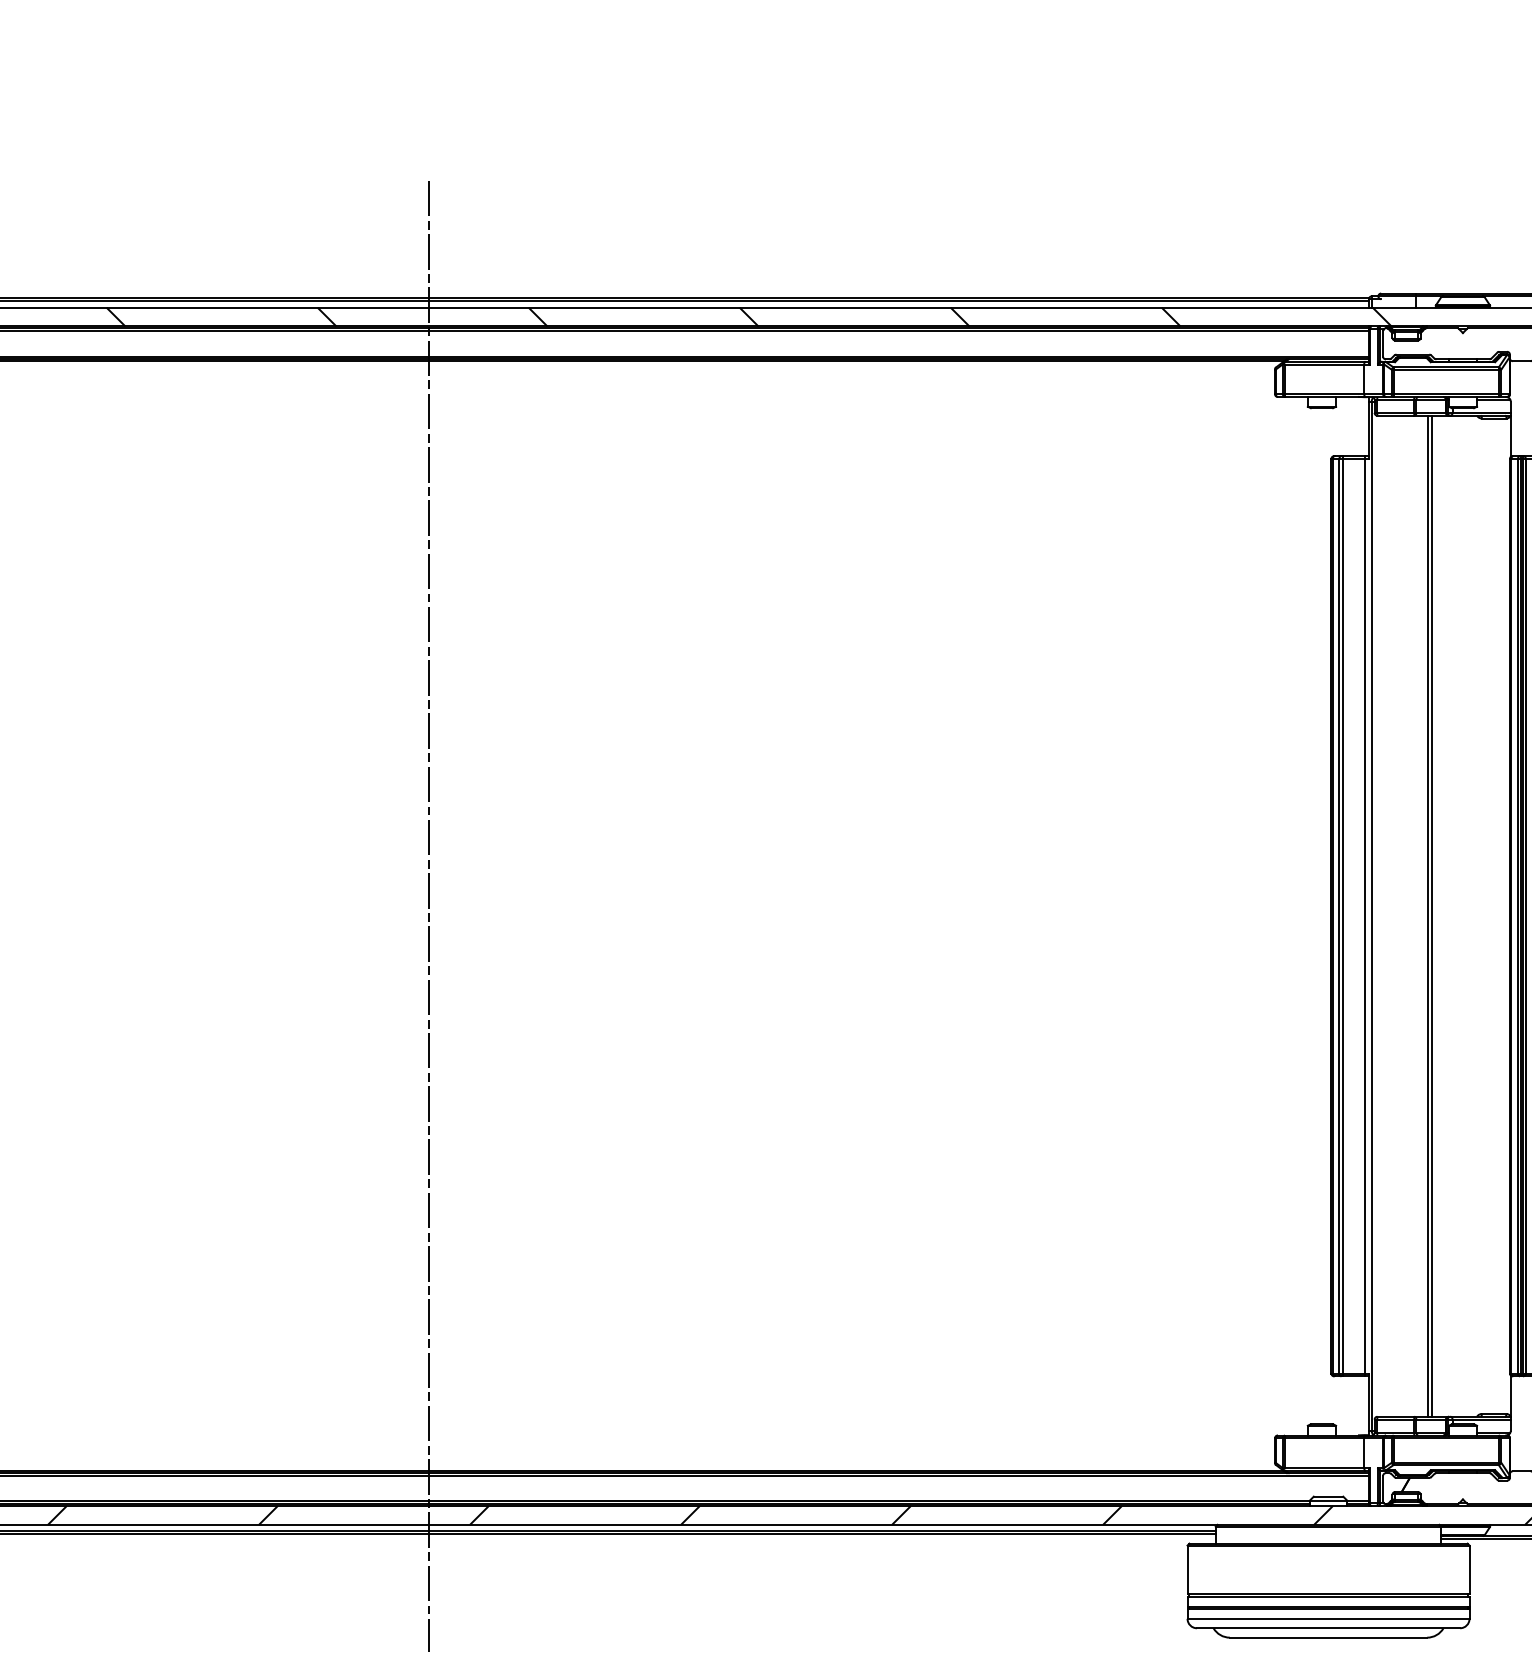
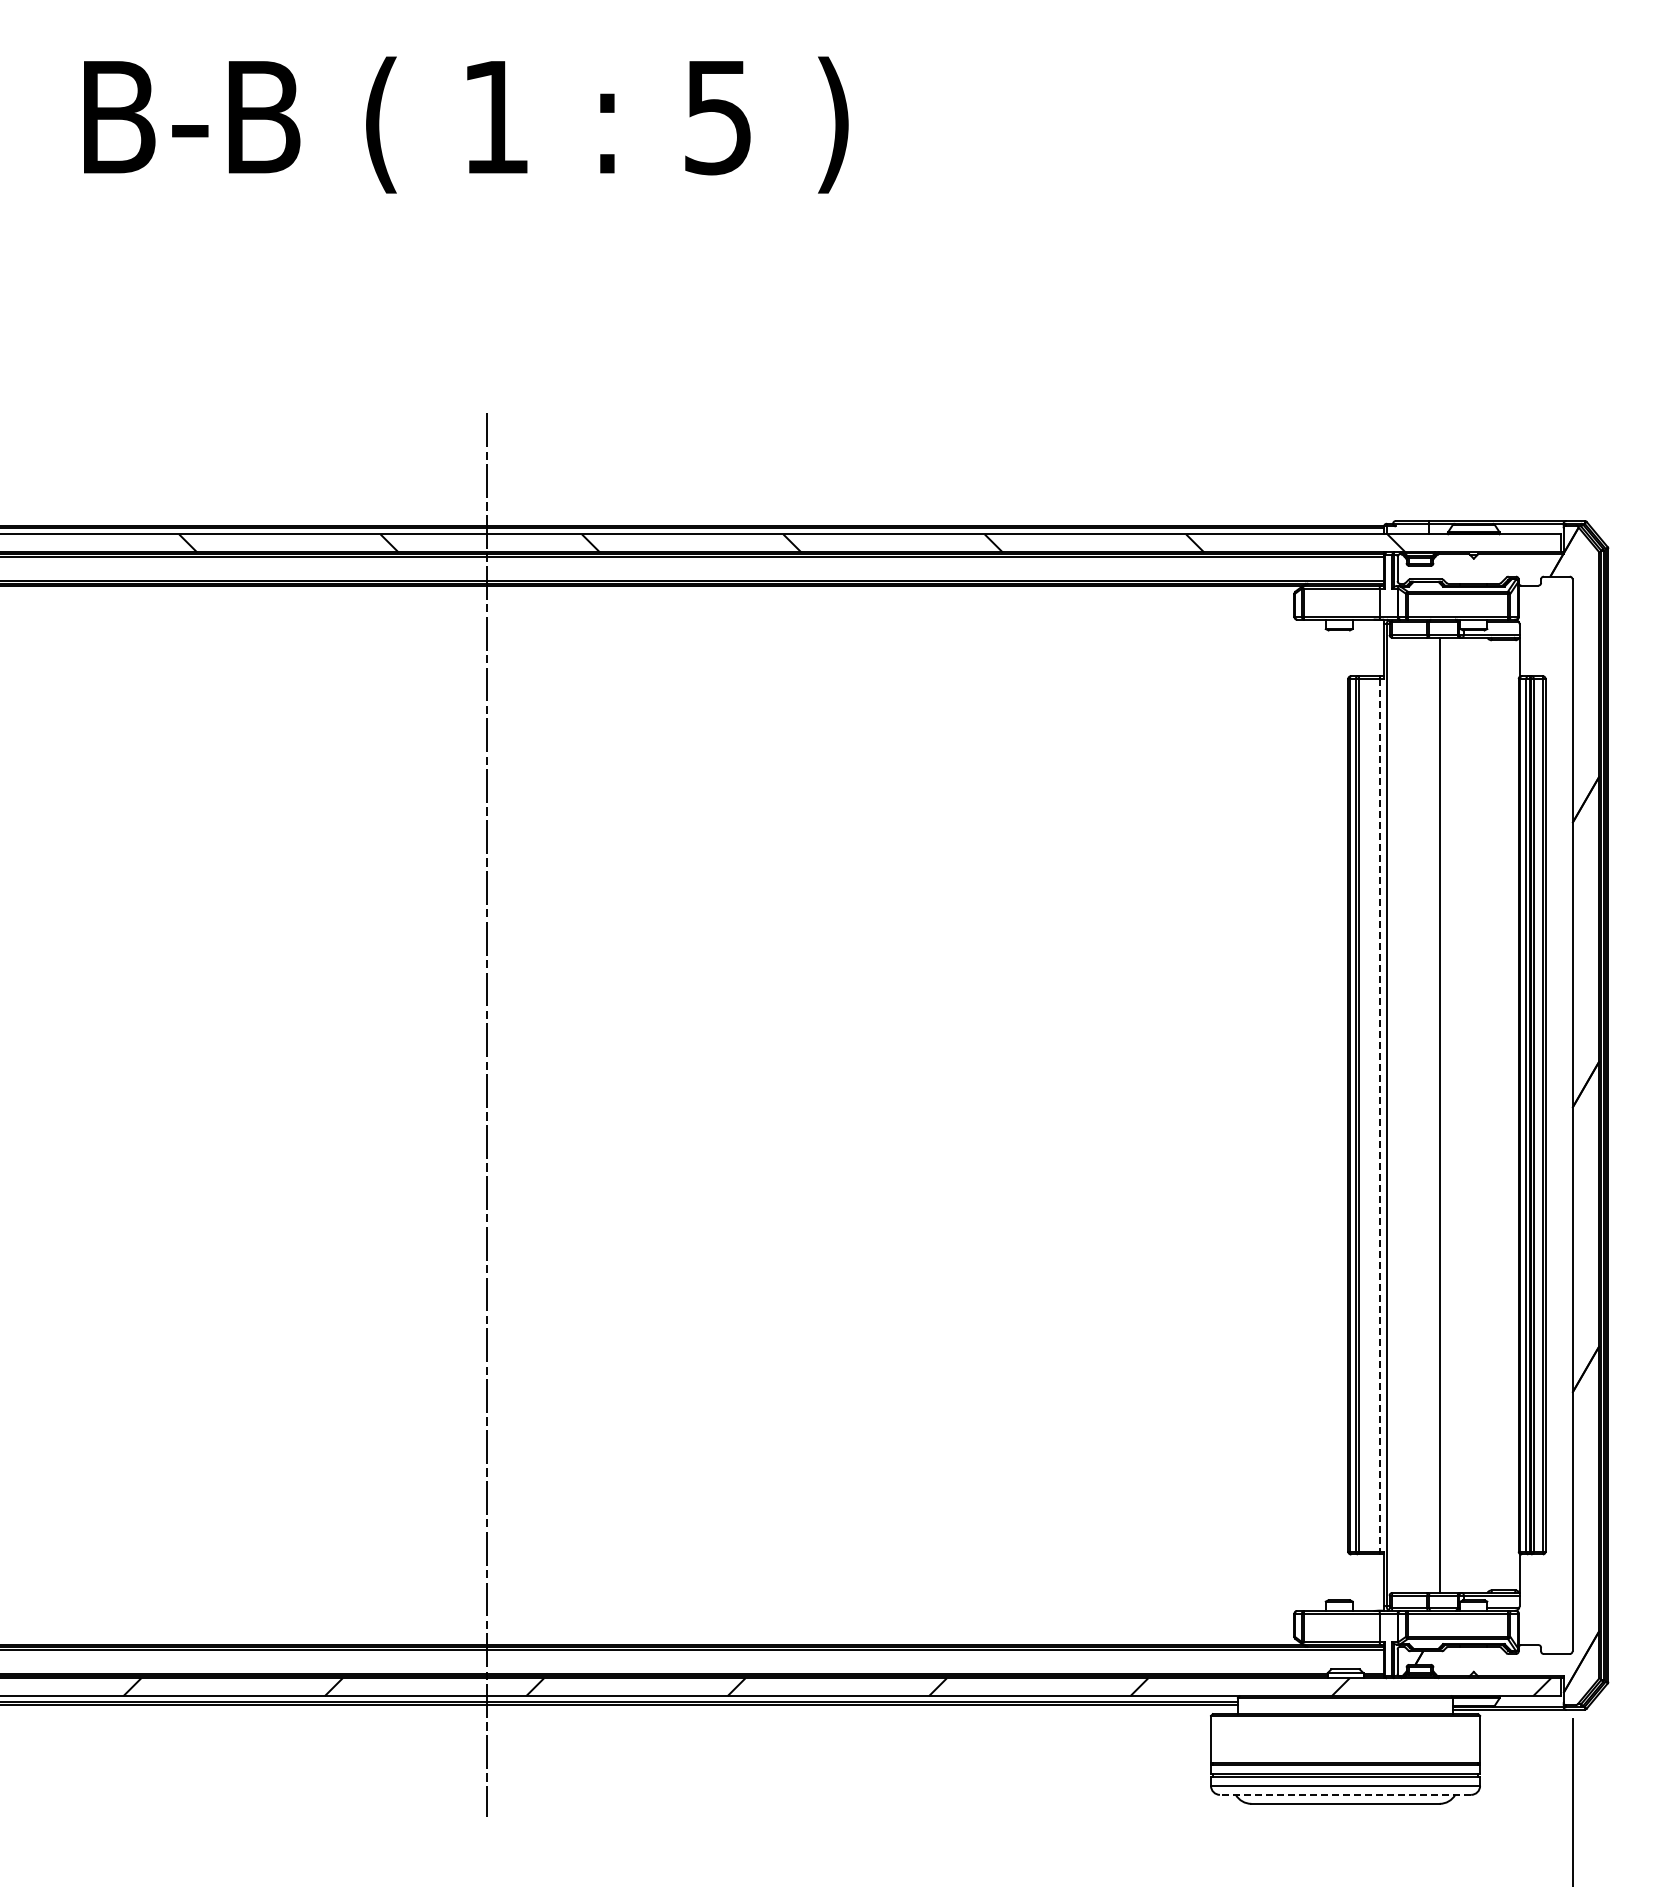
line: (1365, 916) -> (1380, 1115), solid -> dashed
line: (1432, 916) -> (1444, 1115), removed
line: (1328, 1627) -> (1345, 1794), solid -> dashed

